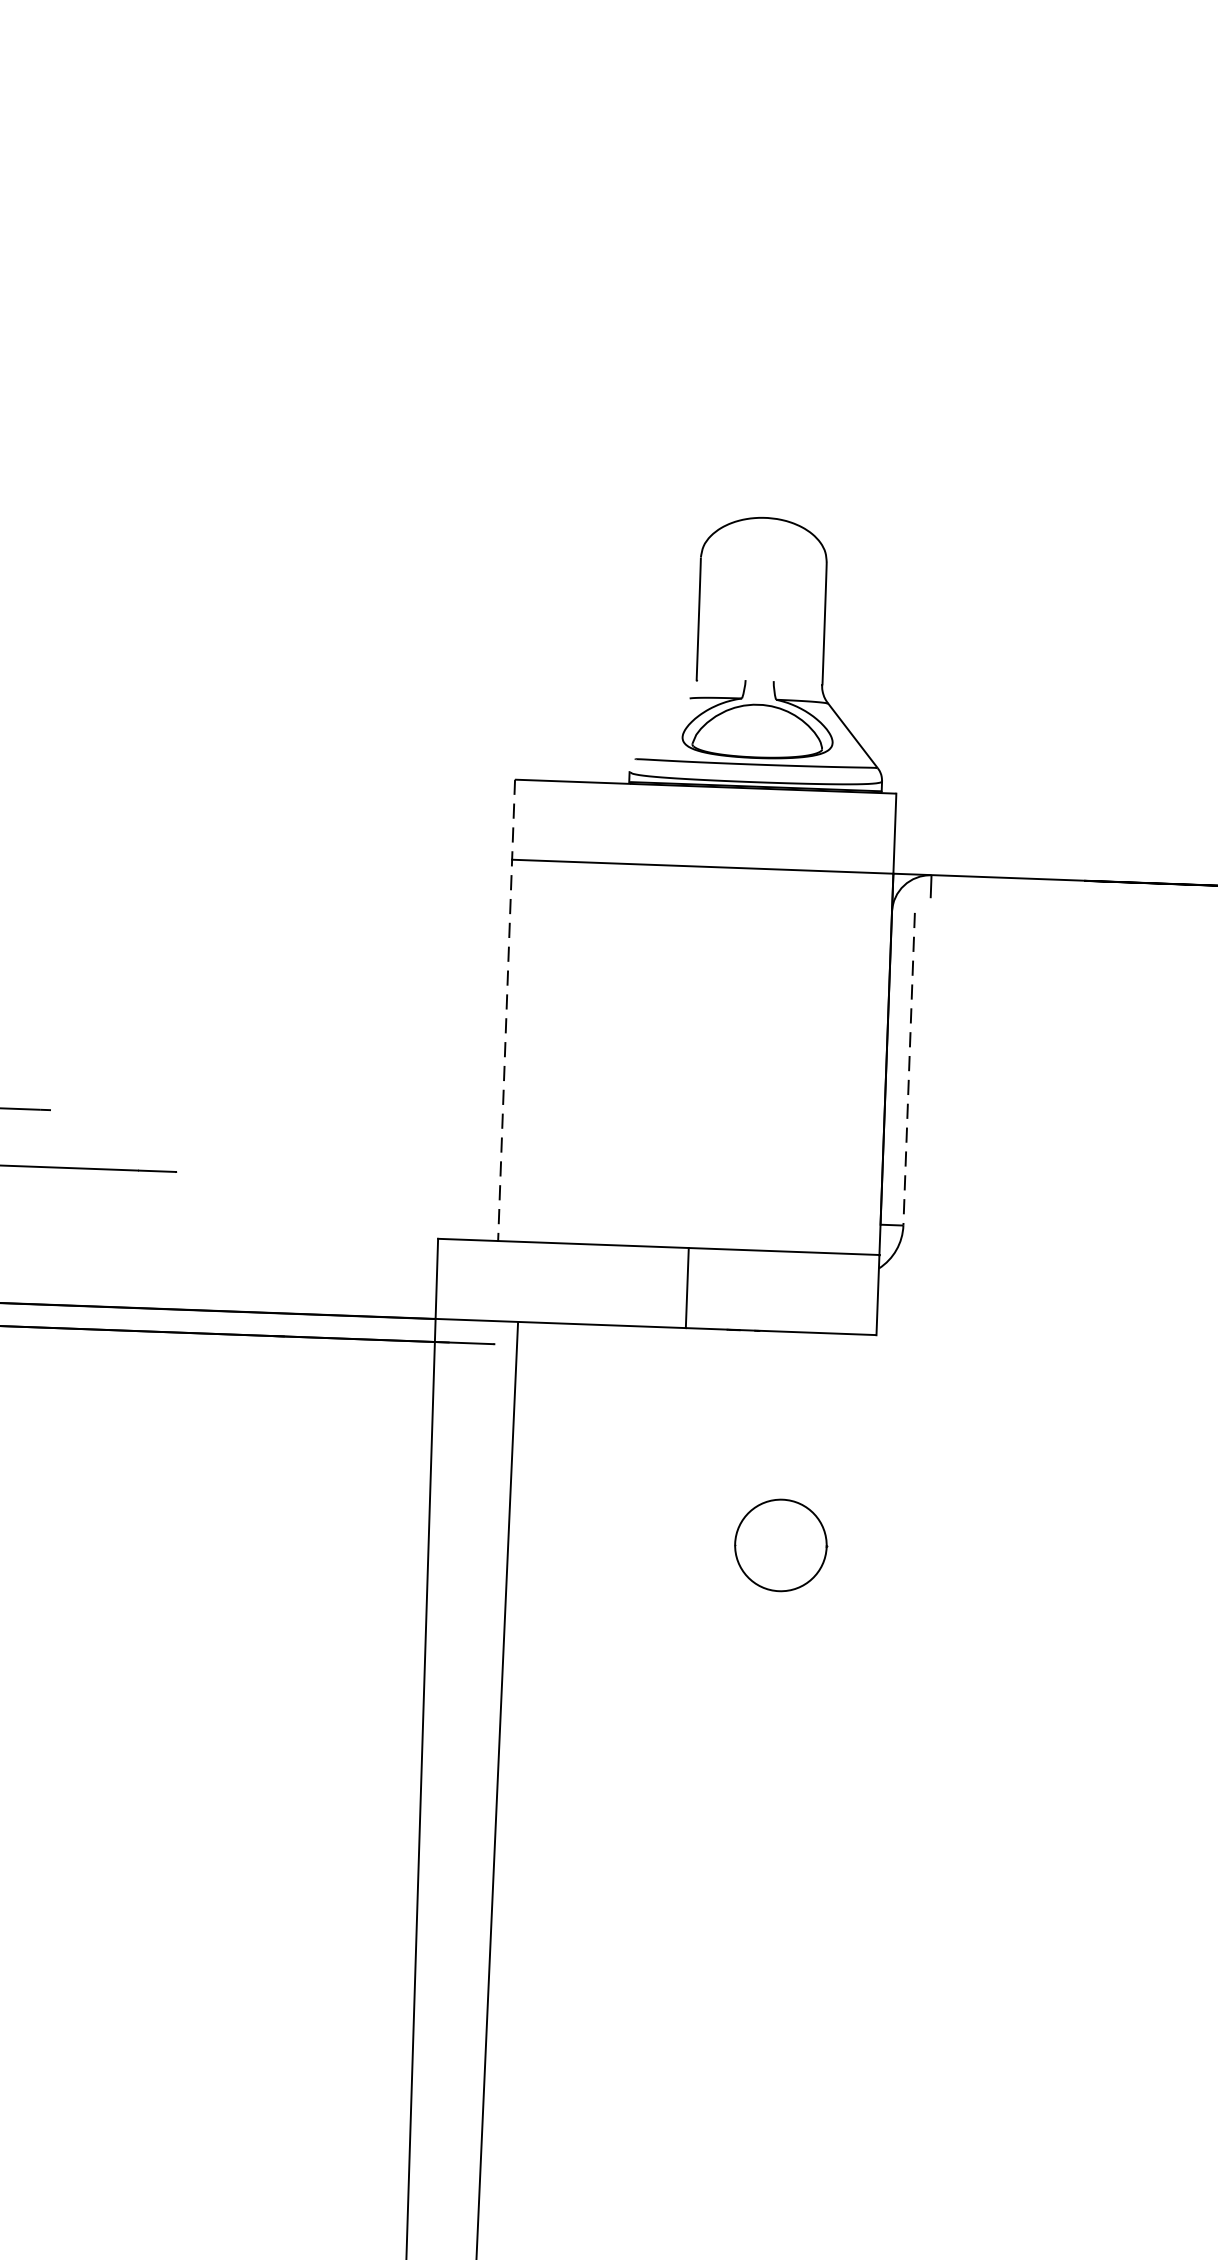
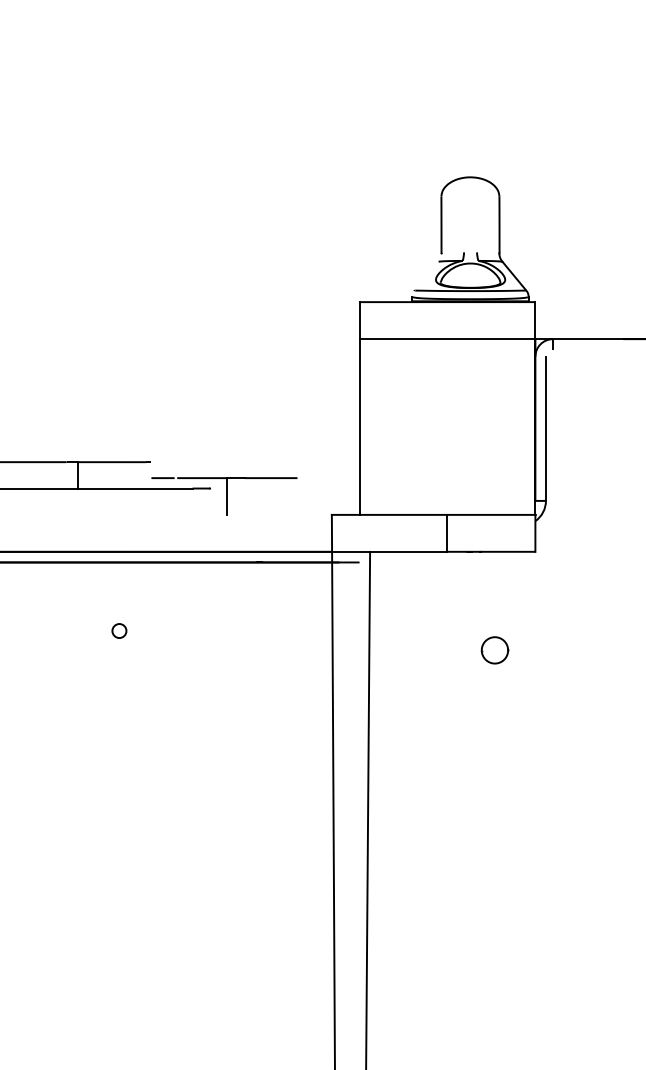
line: (506, 1012) -> (359, 409), dashed -> solid
line: (908, 1070) -> (545, 429), dashed -> solid
part: (206, 1190) -> (224, 496), added
part: (779, 1545) -> (494, 650), size x0.62

